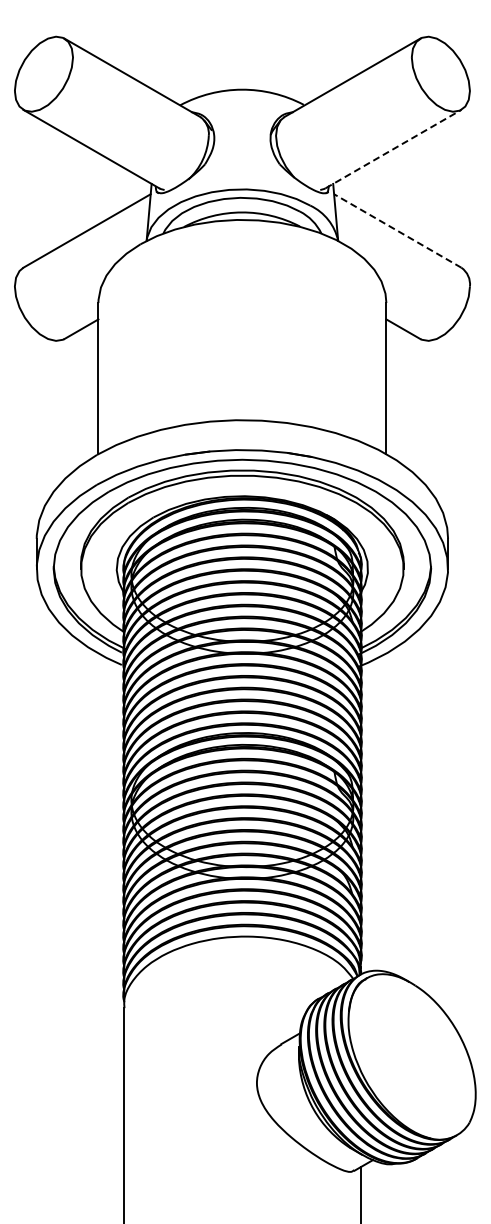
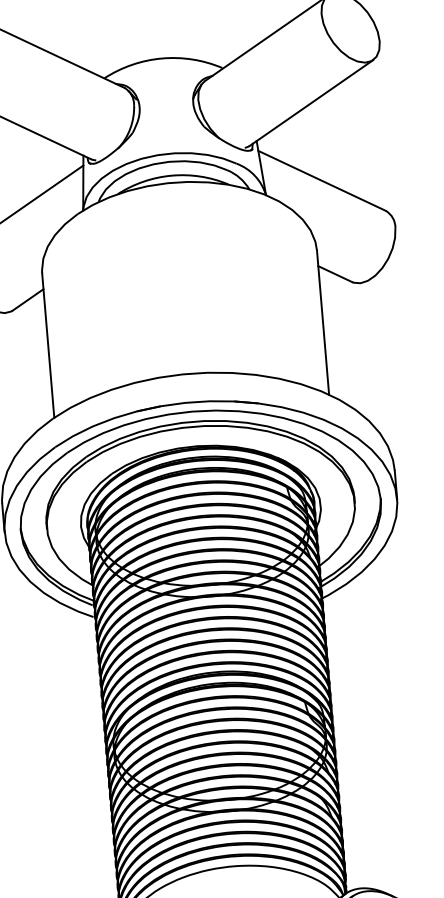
line: (394, 148) -> (312, 102), dashed -> solid
line: (397, 230) -> (321, 180), dashed -> solid

